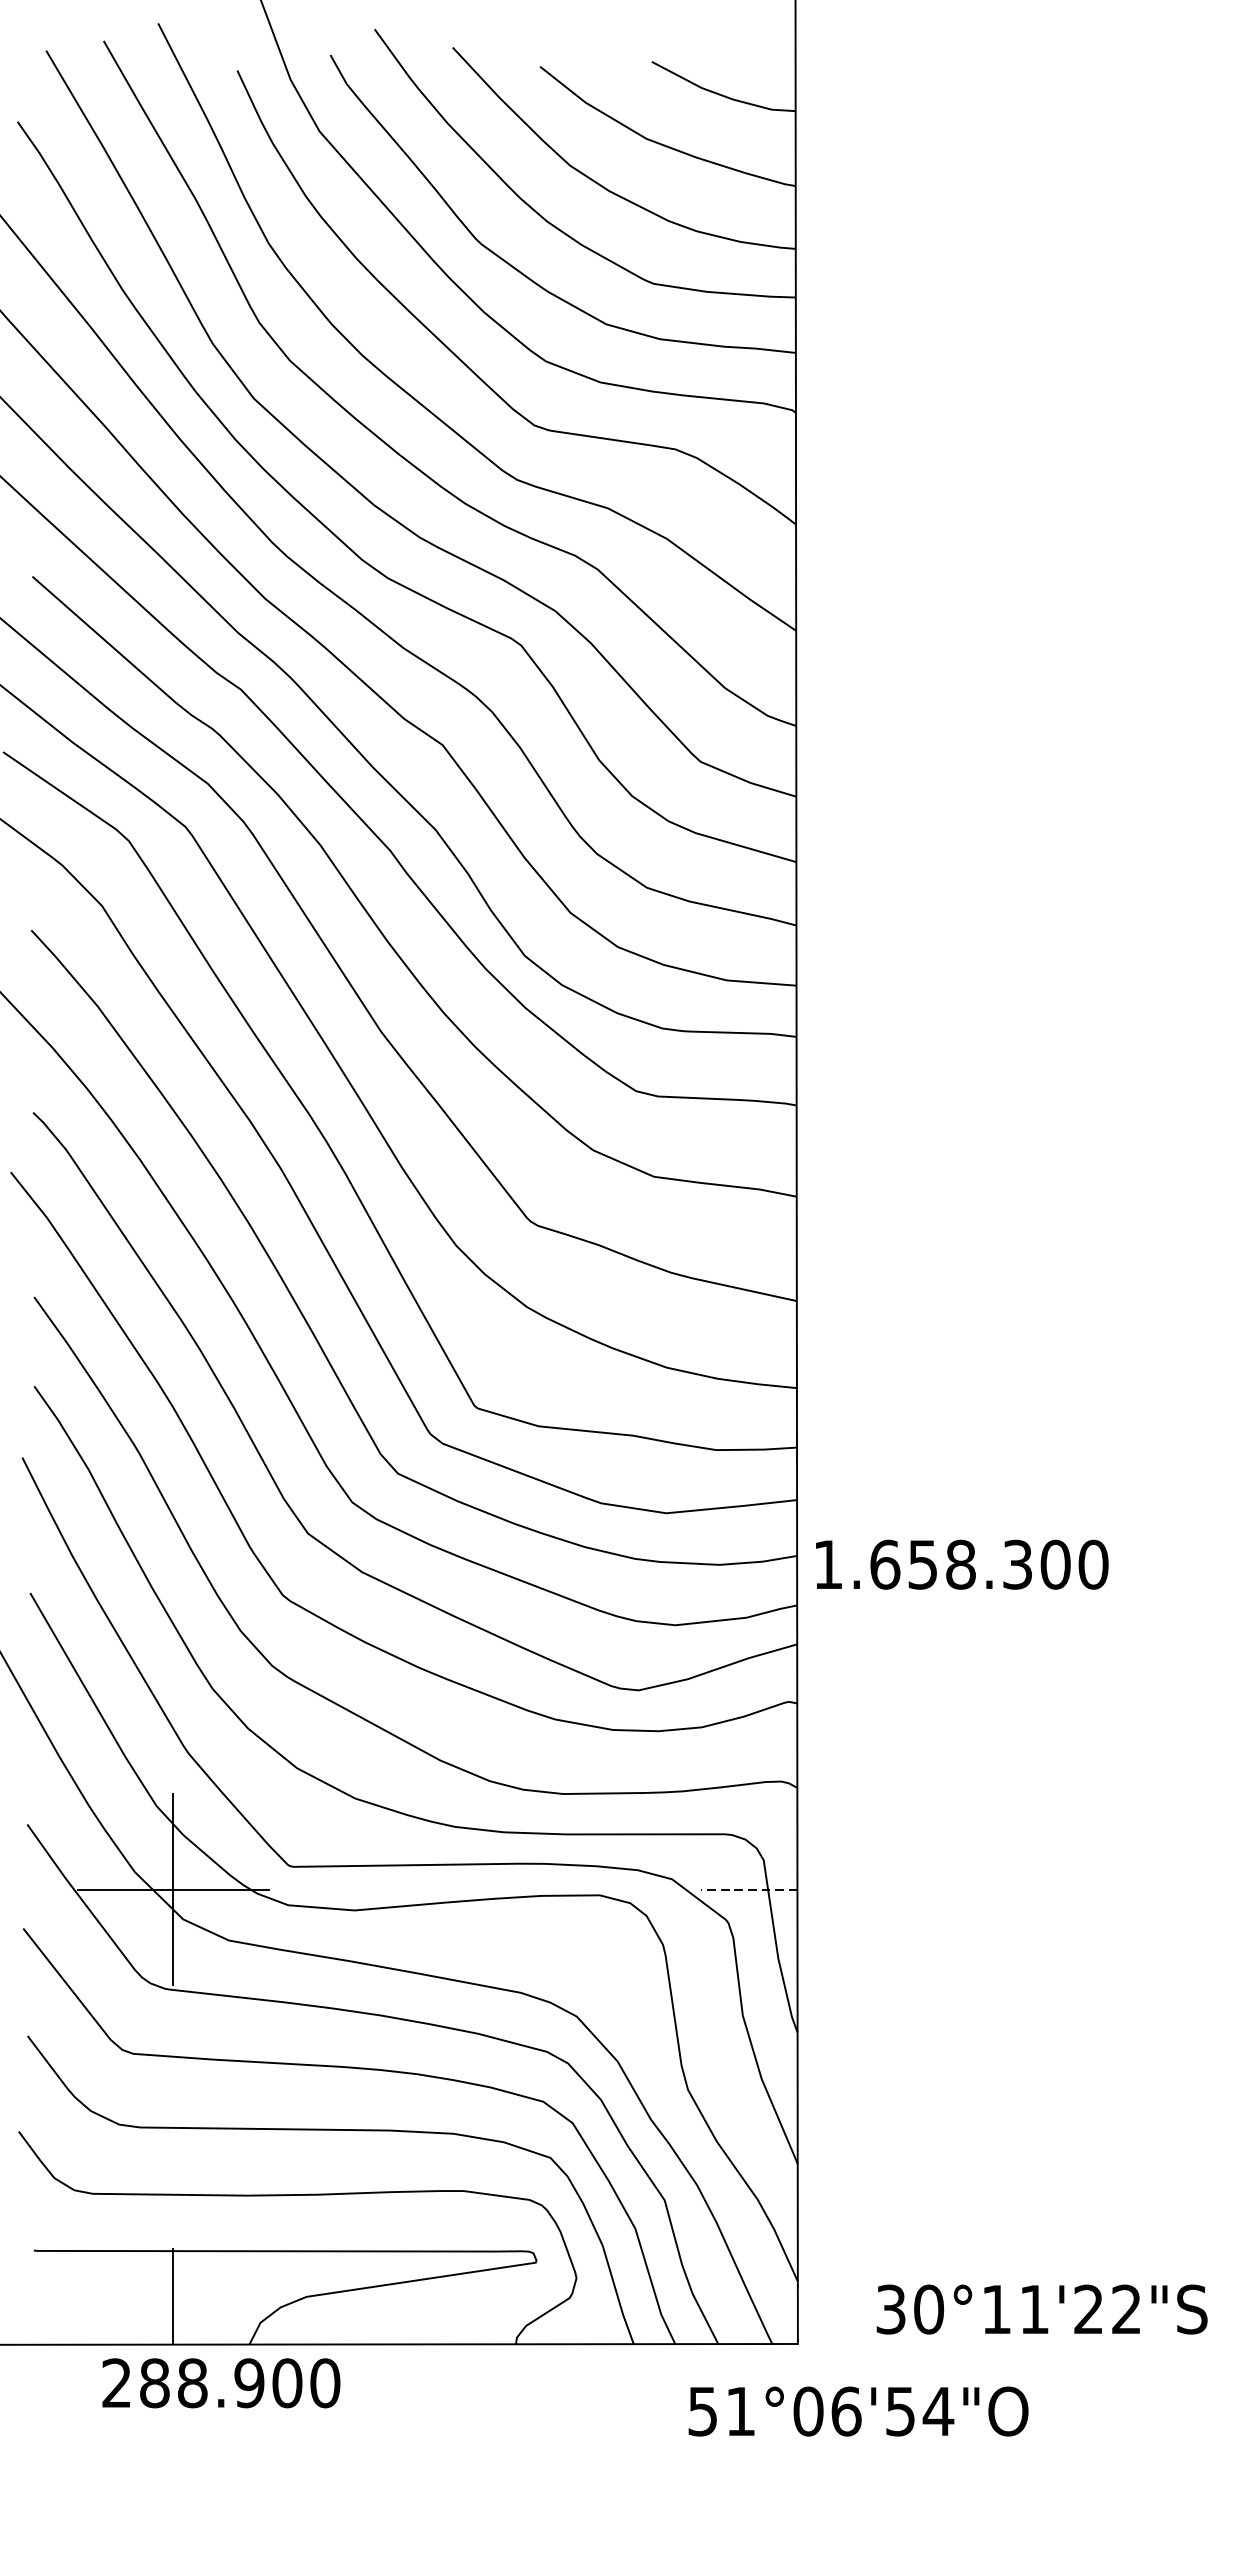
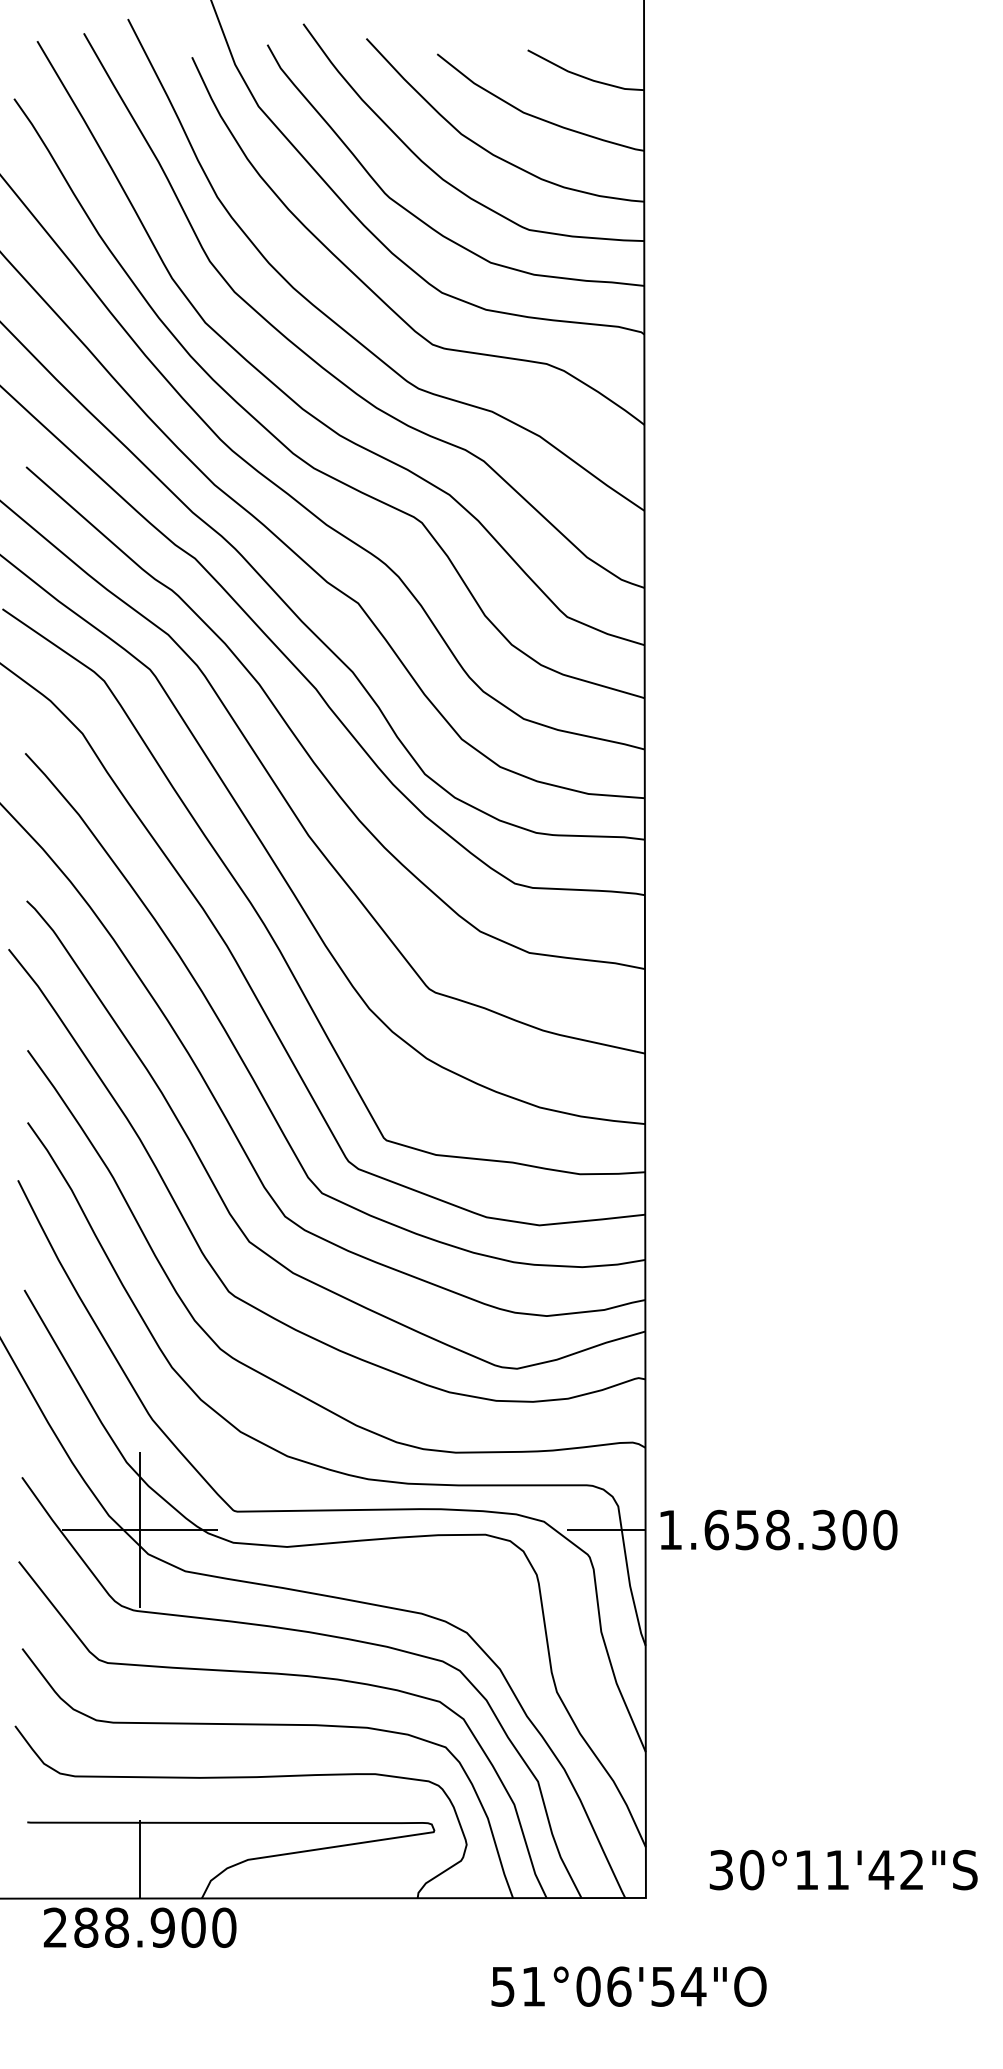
text: (961, 1564) -> (778, 1529), moved
line: (747, 1890) -> (605, 1530), dashed -> solid
text: (1088, 2308) -> (881, 1869), 30°11'22"S -> 30°11'42"S
text: (220, 2382) -> (139, 1927), moved
text: (857, 2411) -> (628, 1986), moved

